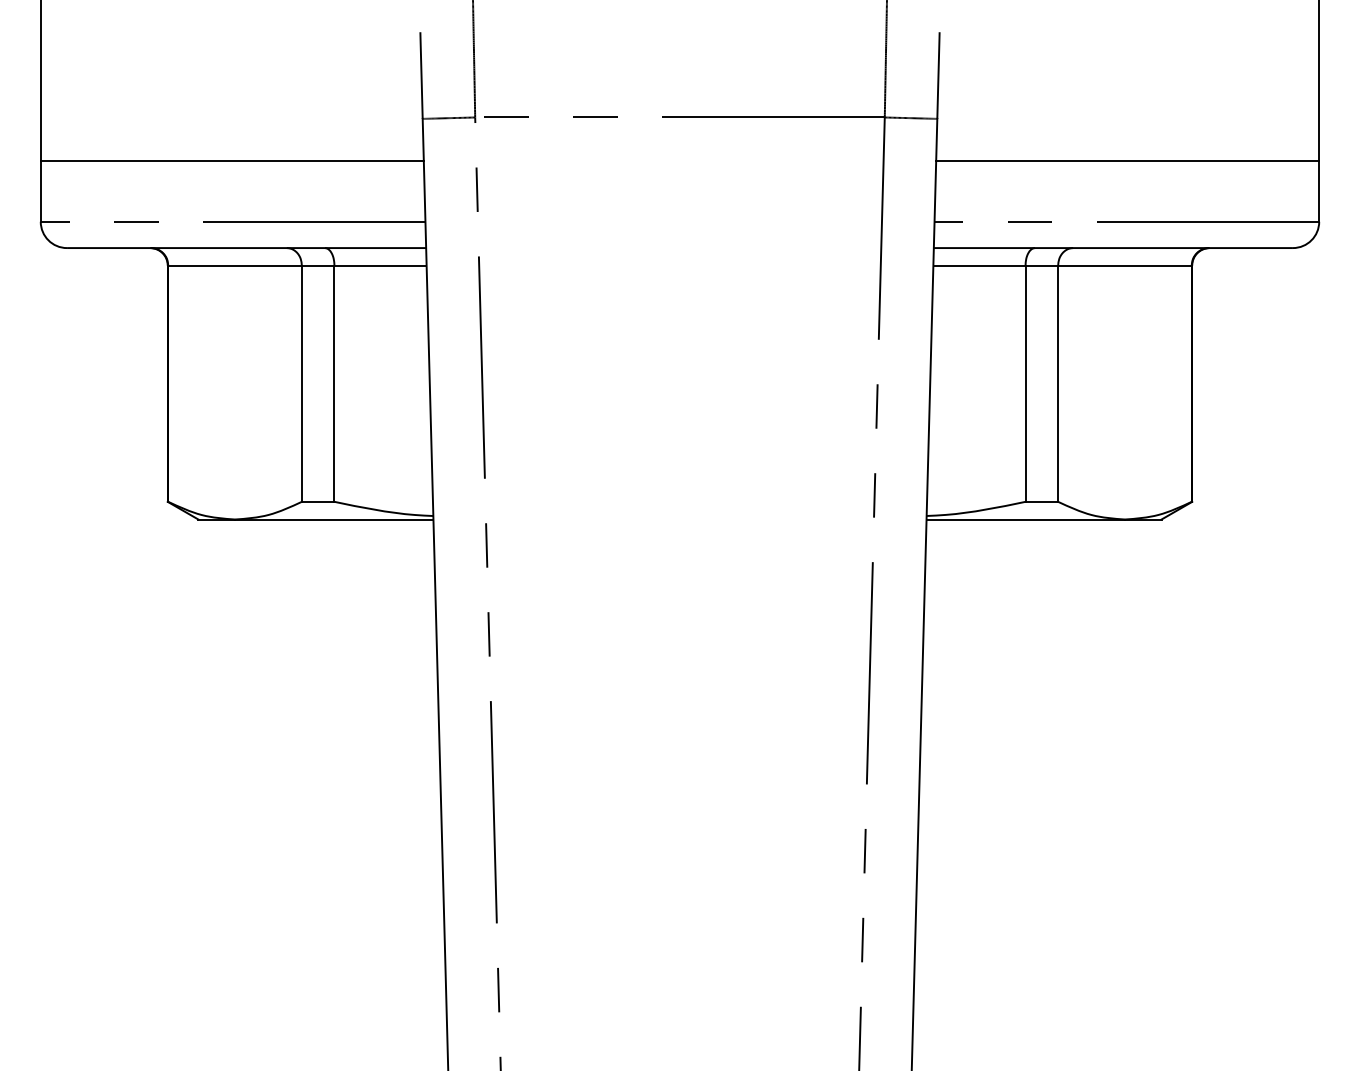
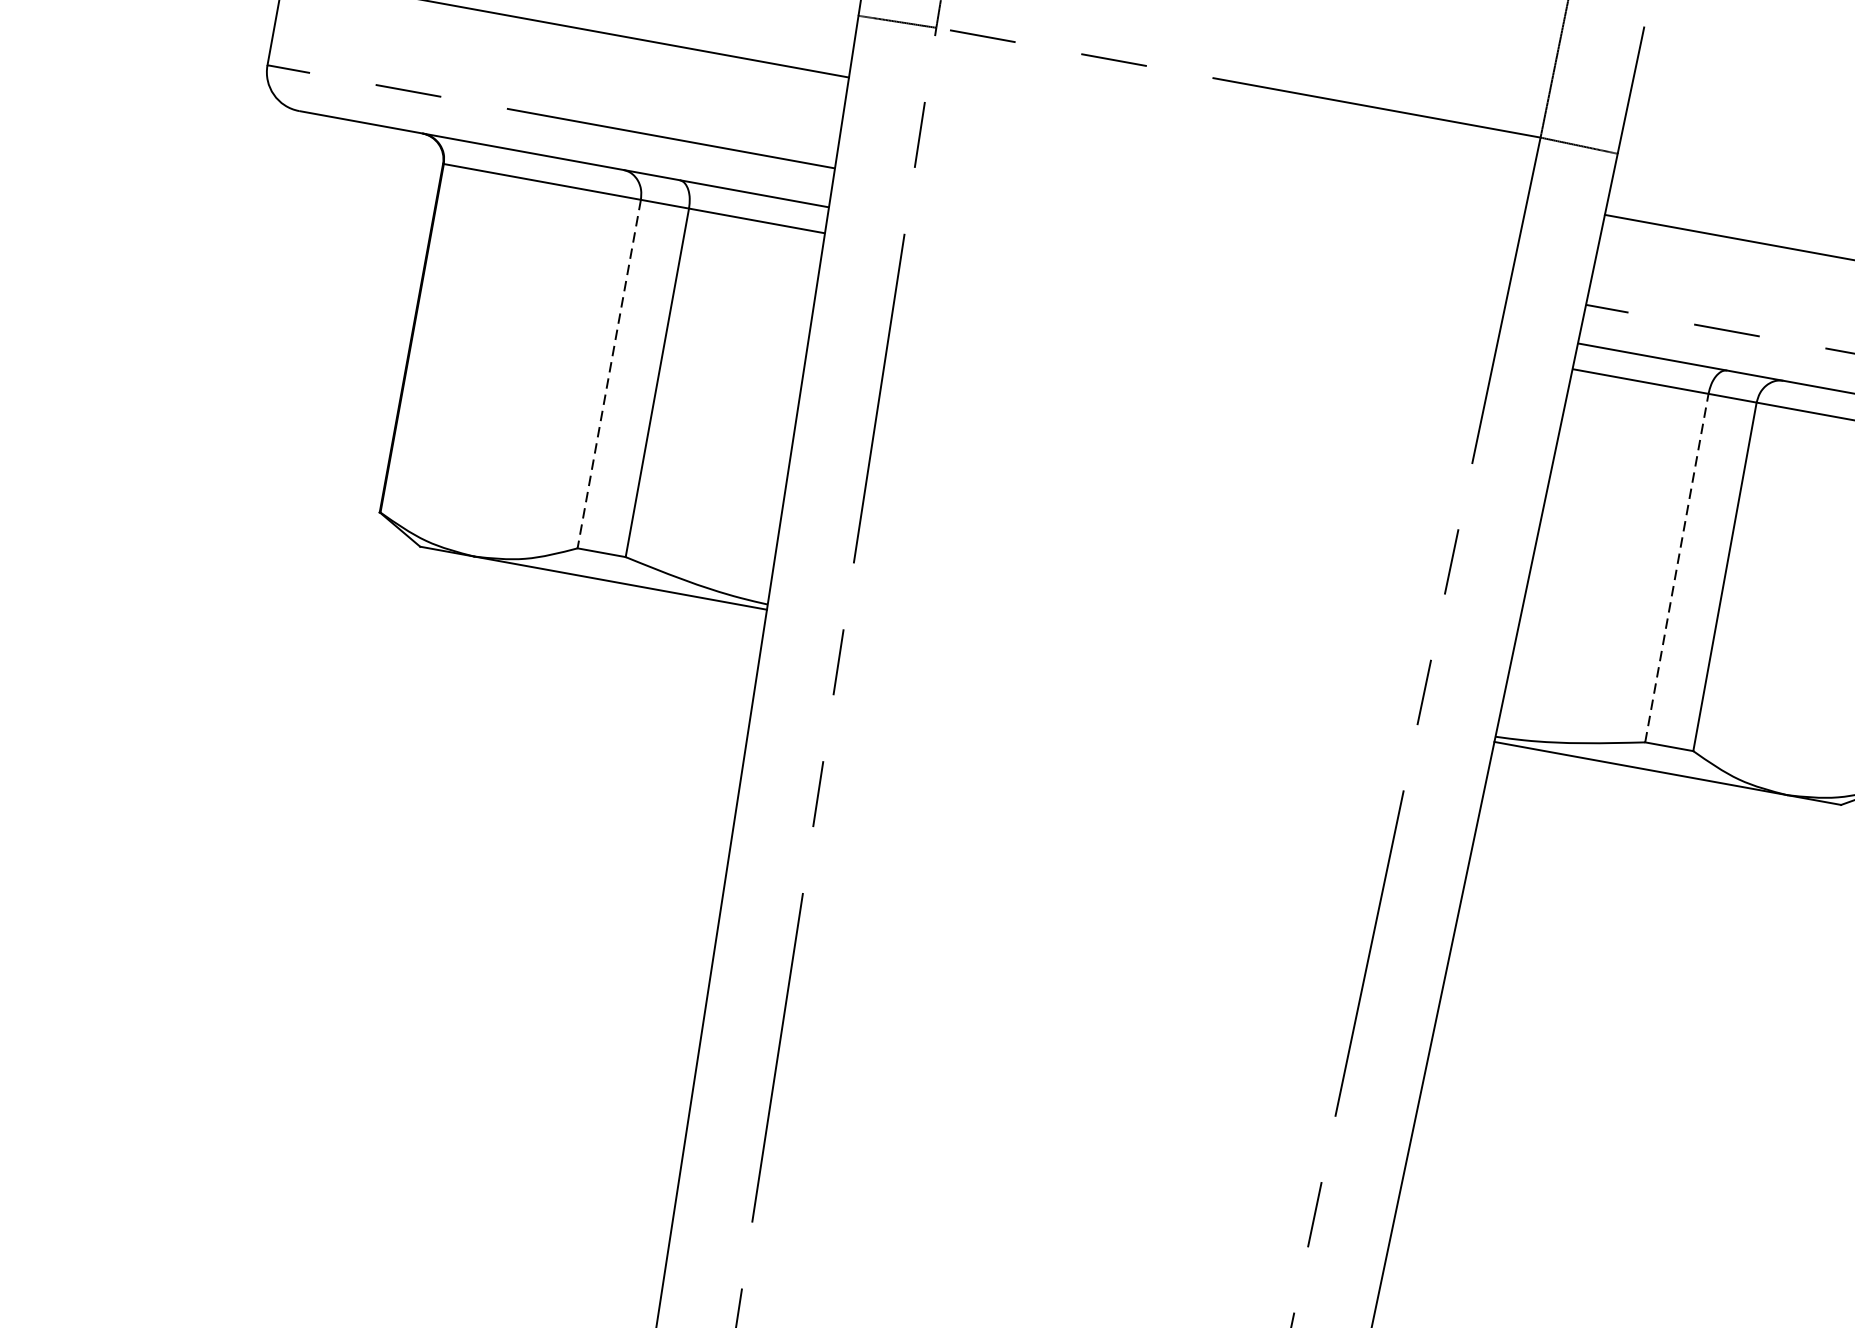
line: (1025, 383) -> (1676, 567), solid -> dashed
line: (301, 384) -> (608, 375), solid -> dashed

